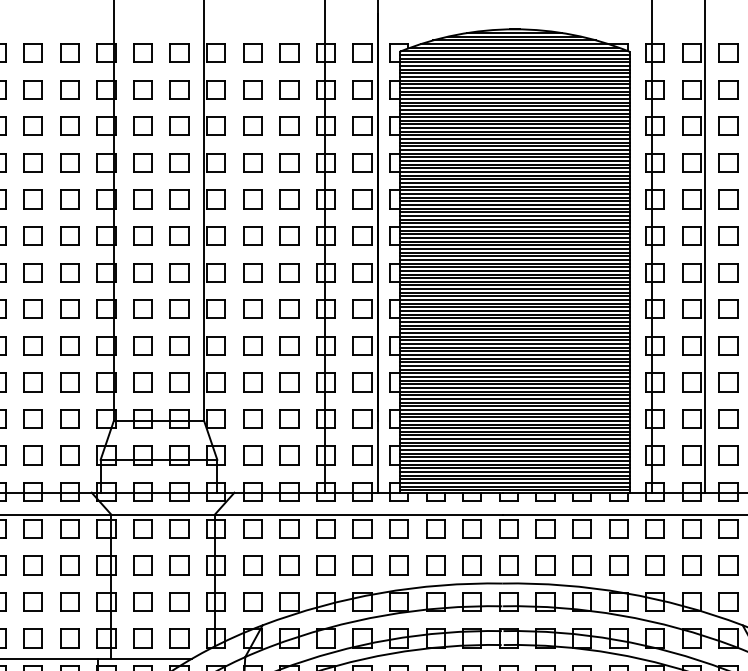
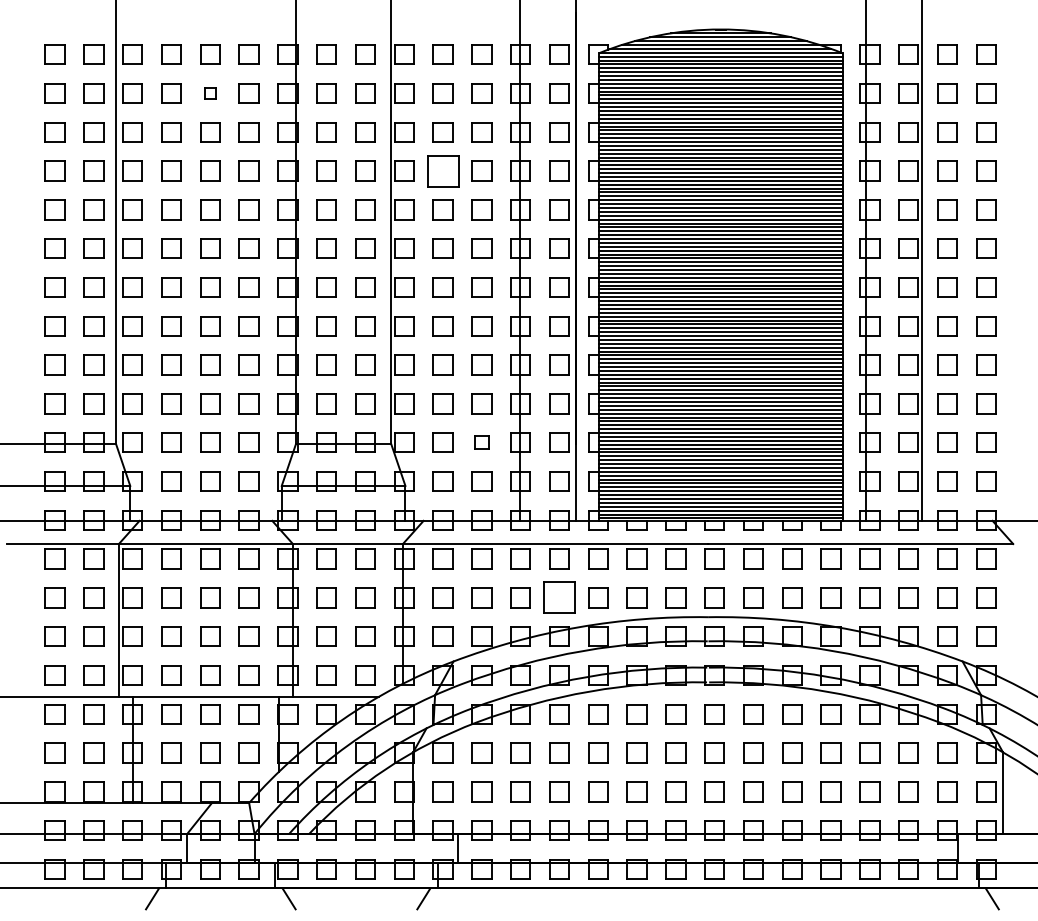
part: (33, 89) -> (210, 93), size x0.6
part: (252, 162) -> (442, 170), size x1.6
part: (289, 418) -> (481, 442), size x0.7
part: (362, 564) -> (559, 597), size x1.6

